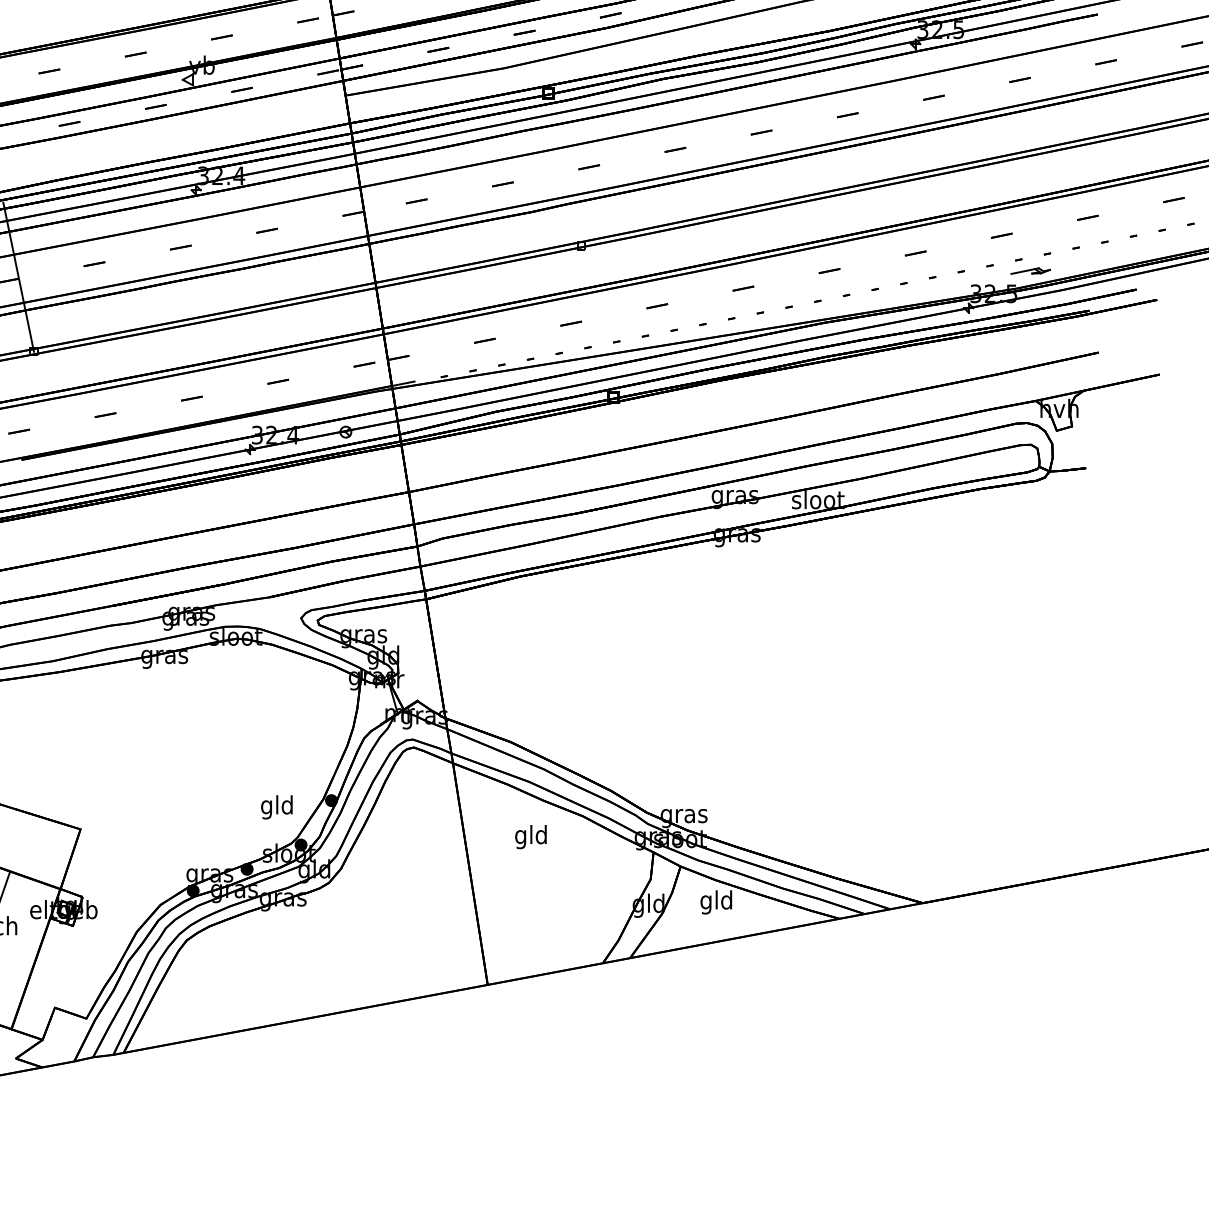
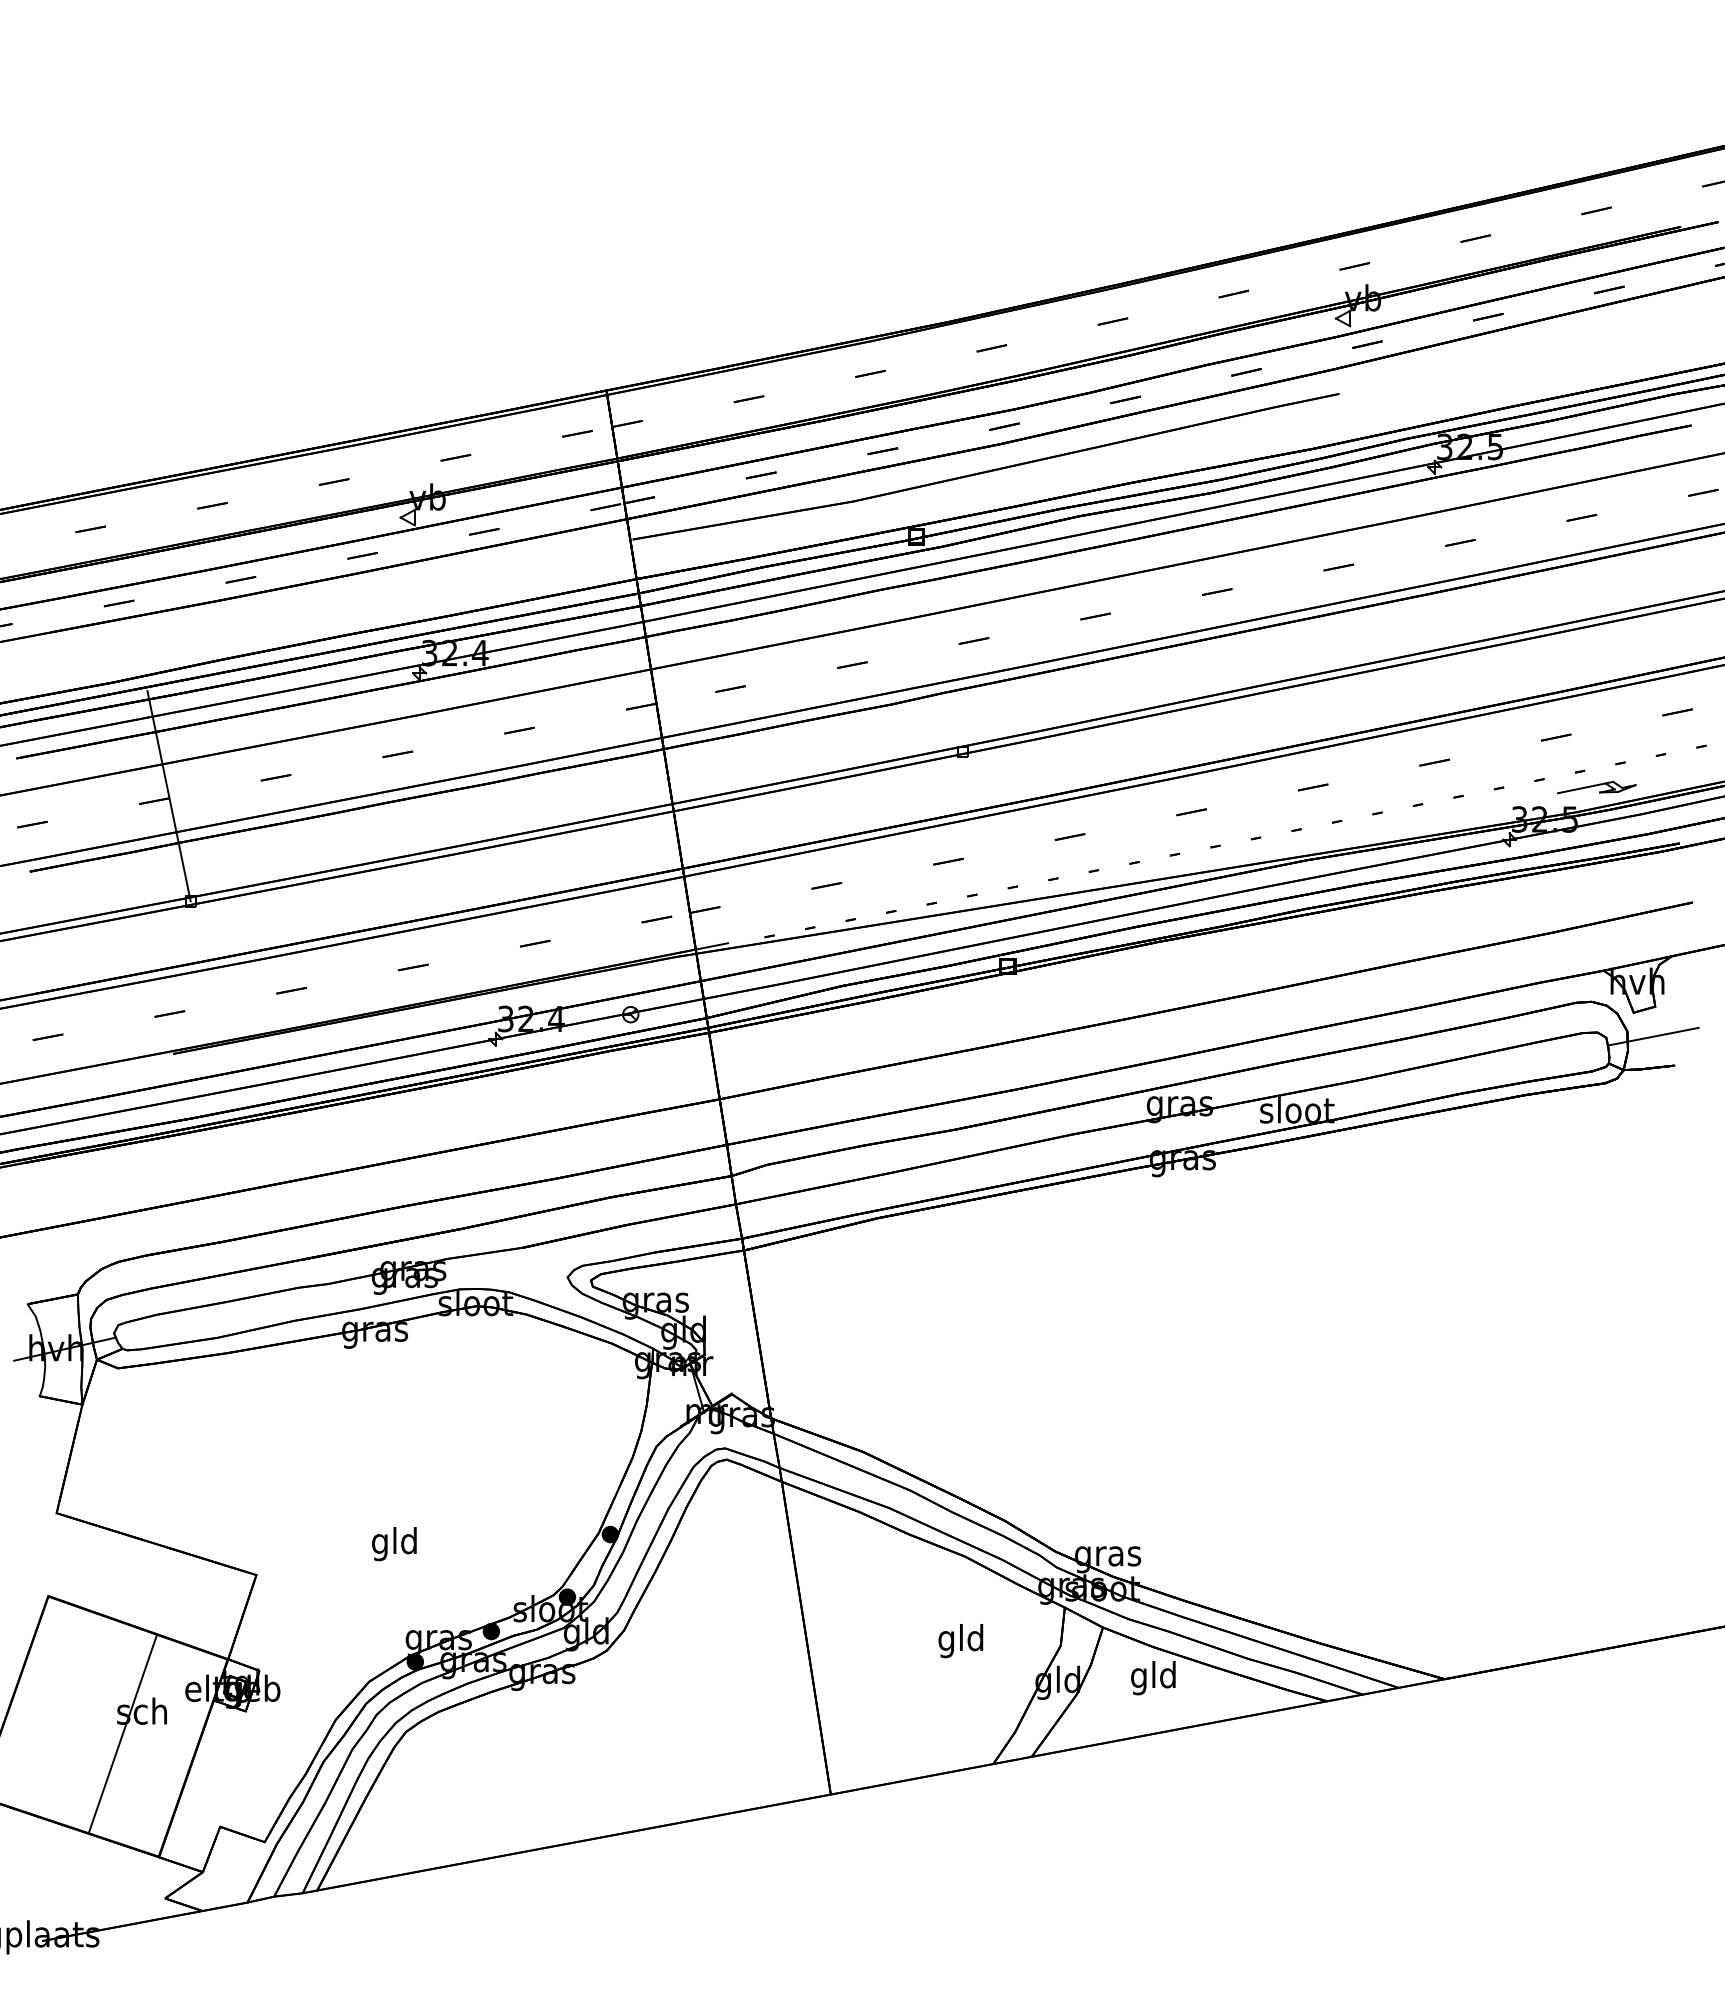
part: (1030, 271) -> (1596, 787), size x1.43
line: (1070, 447) -> (1652, 1036), added
text: (276, 807) -> (394, 1544), moved
text: (530, 837) -> (960, 1641), moved

